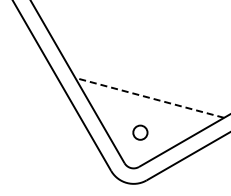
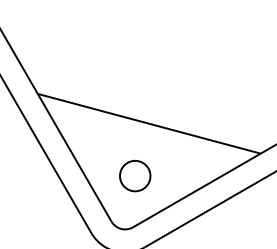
line: (149, 97) -> (148, 123), dashed -> solid
circle: (140, 132) -> (135, 175), size x1.43

